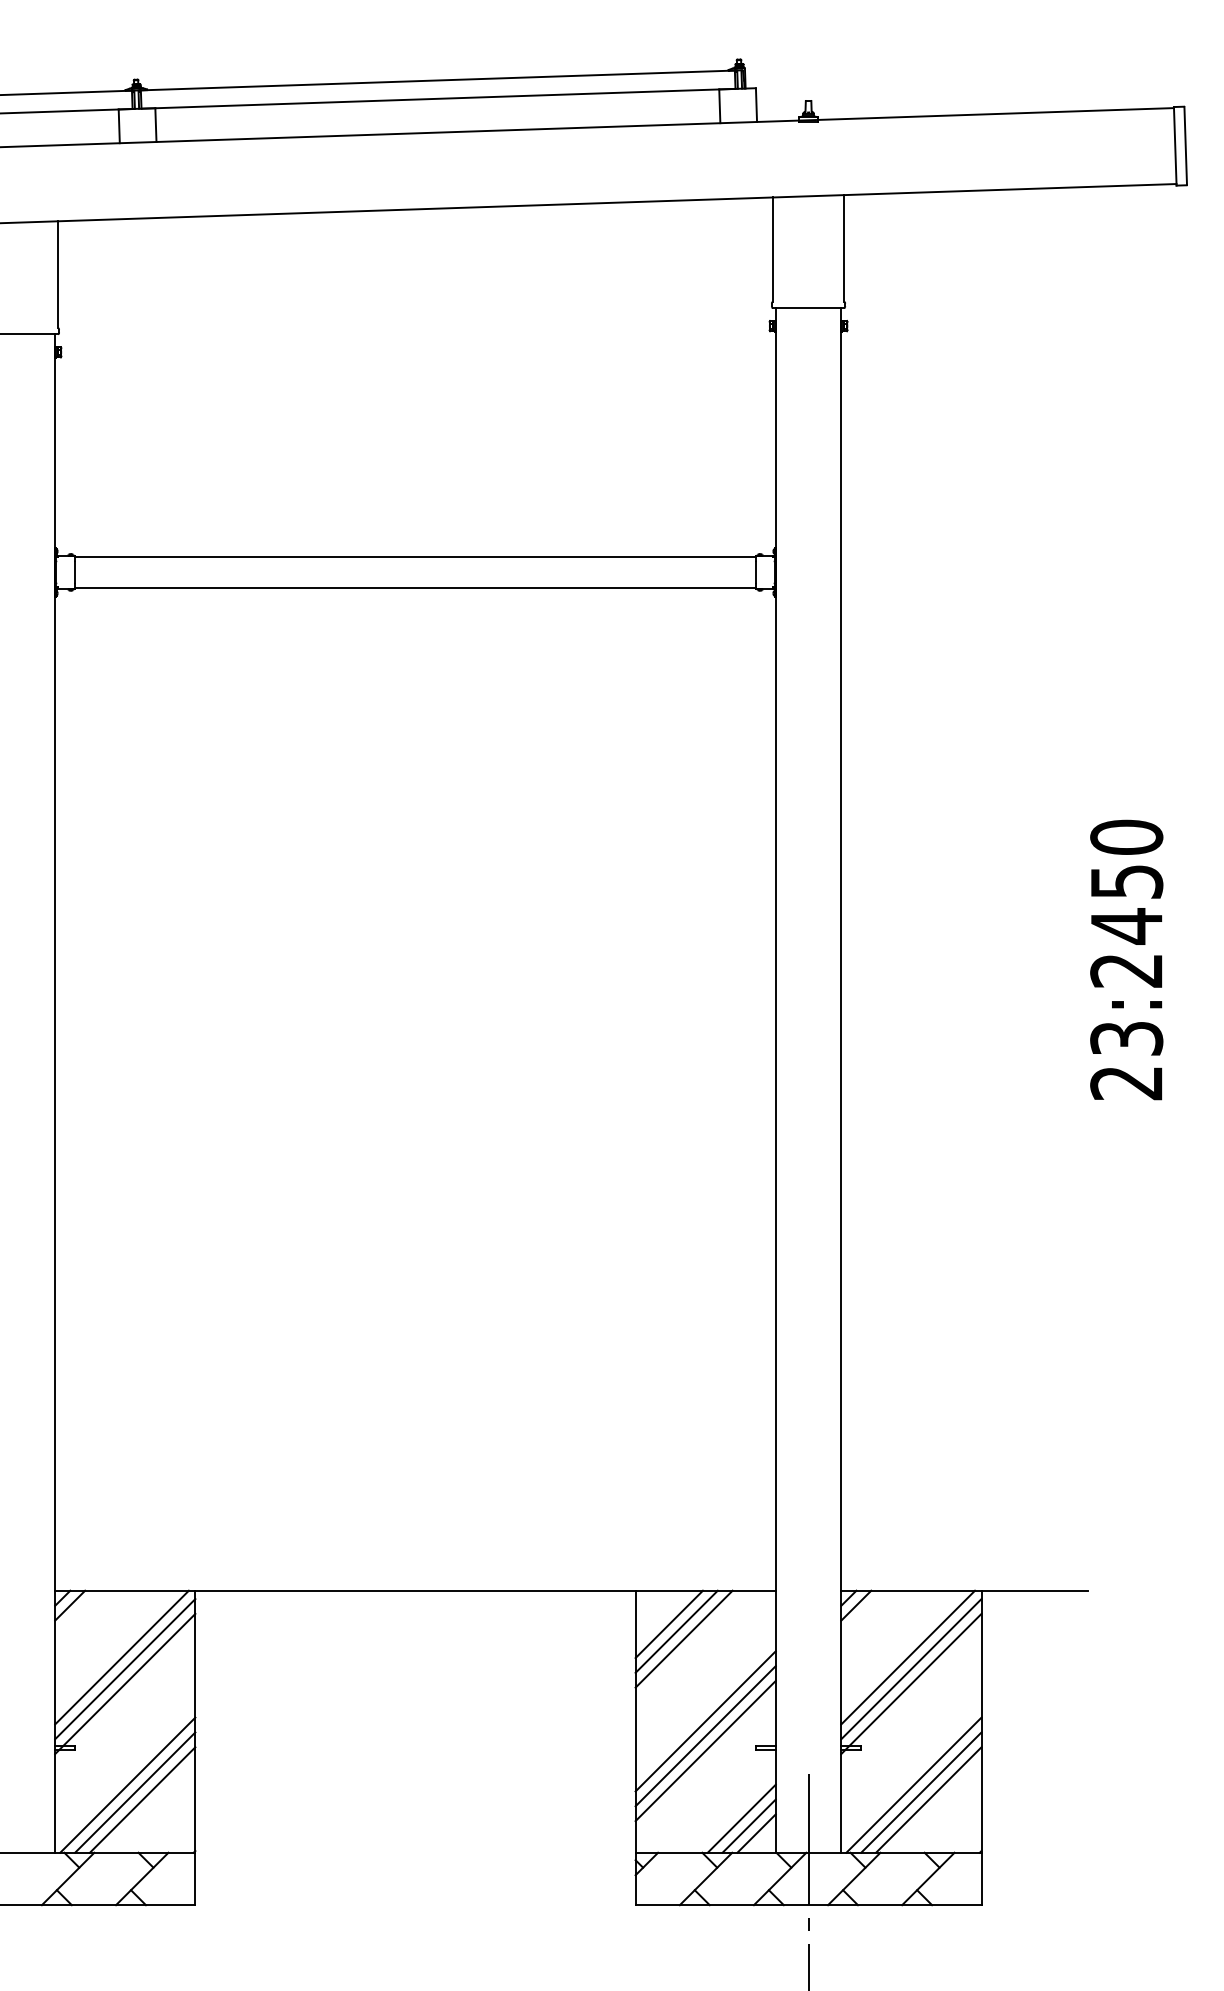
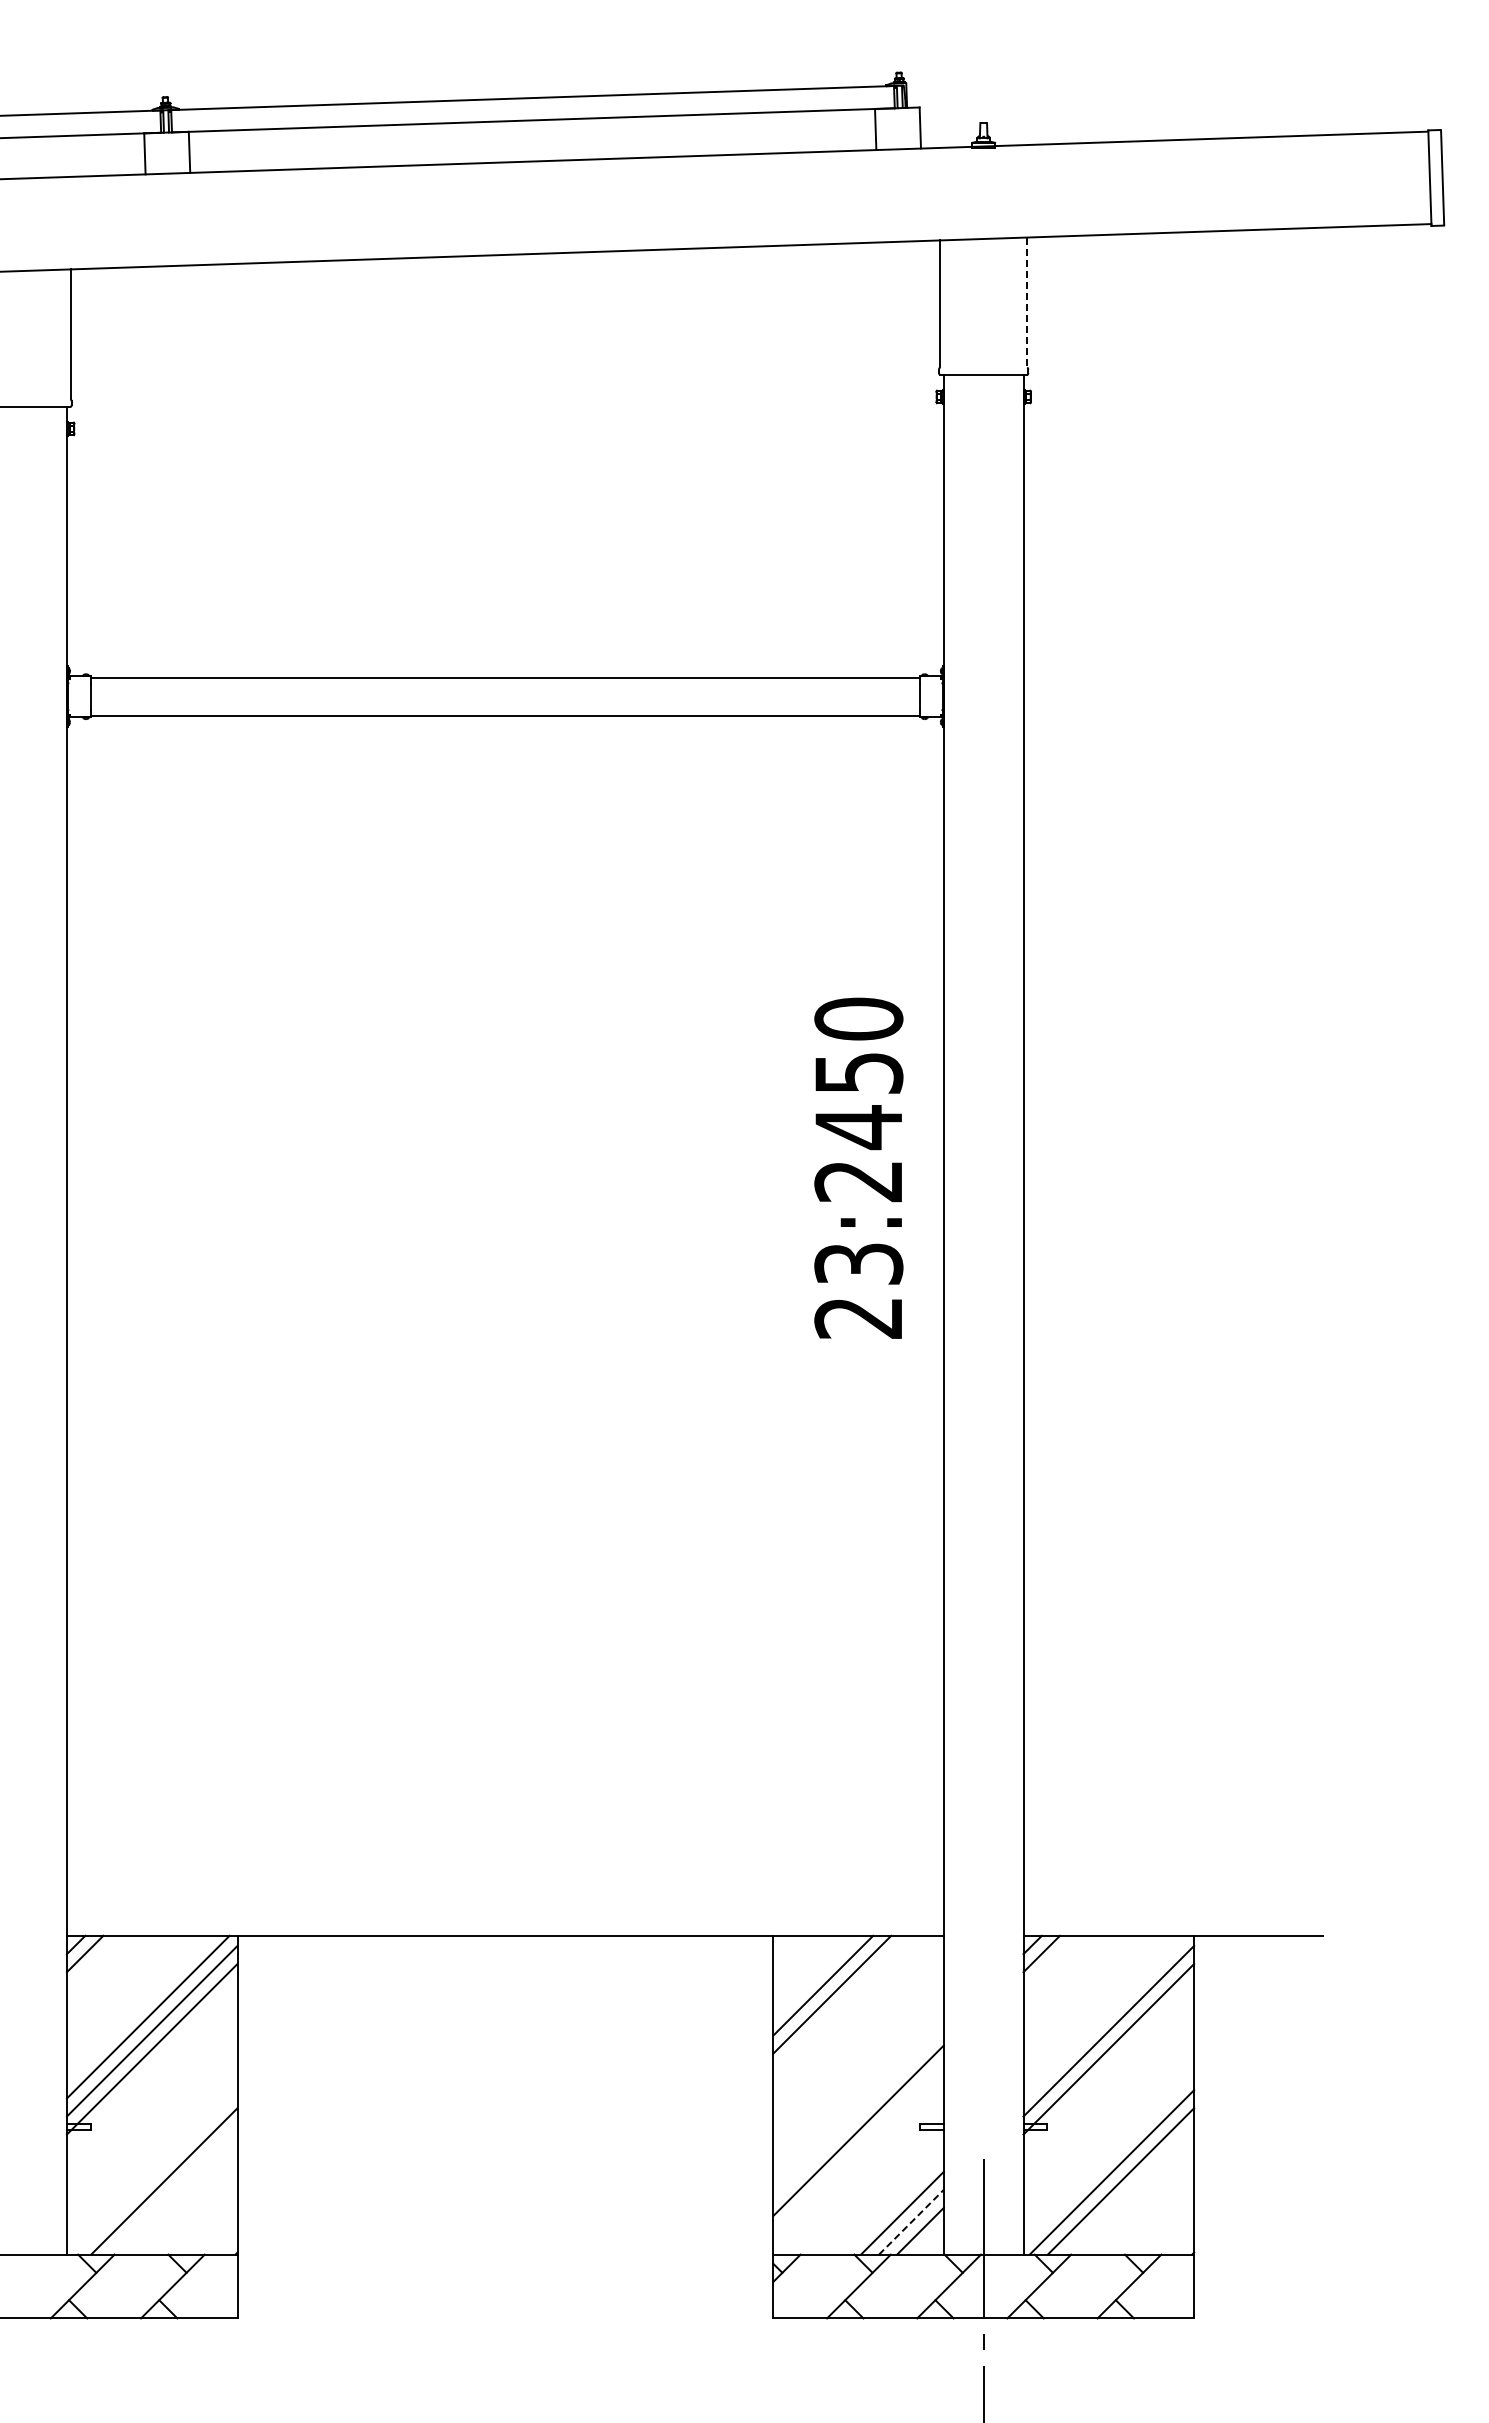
line: (844, 248) -> (1027, 302), solid -> dashed
text: (1126, 959) -> (858, 1167), moved
line: (669, 1624) -> (814, 1976), removed
line: (907, 1657) -> (1104, 2016), removed
line: (705, 1721) -> (858, 2094), removed
line: (705, 1735) -> (858, 2112), removed
line: (127, 1785) -> (155, 2172), removed
line: (142, 1800) -> (173, 2190), removed
line: (928, 1800) -> (1129, 2190), removed
line: (749, 1826) -> (911, 2222), solid -> dashed

